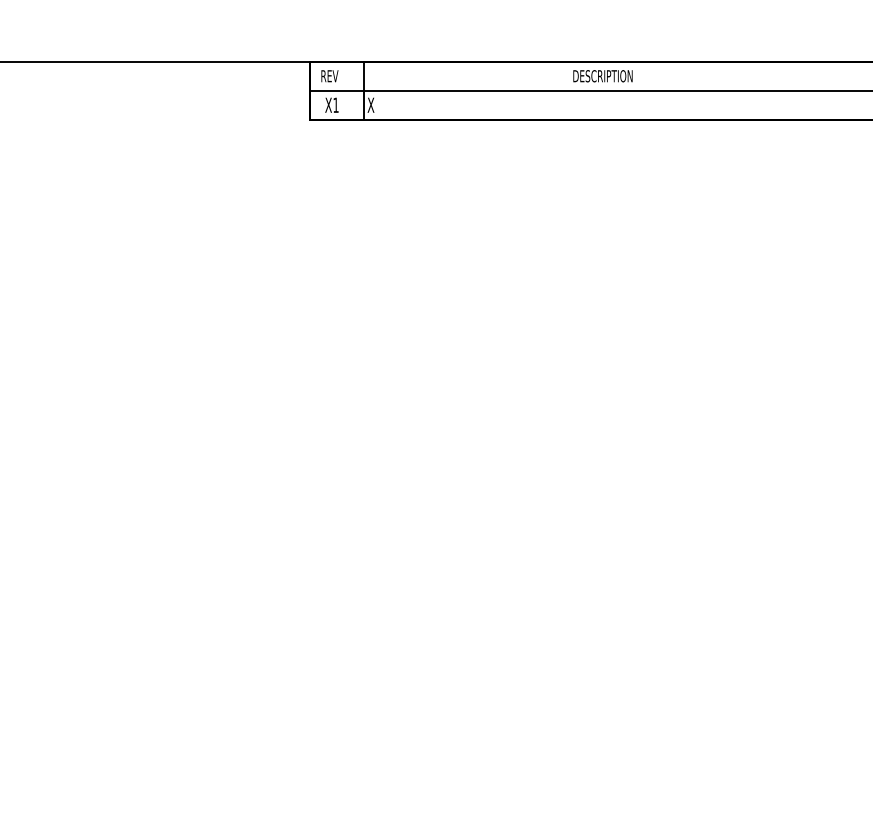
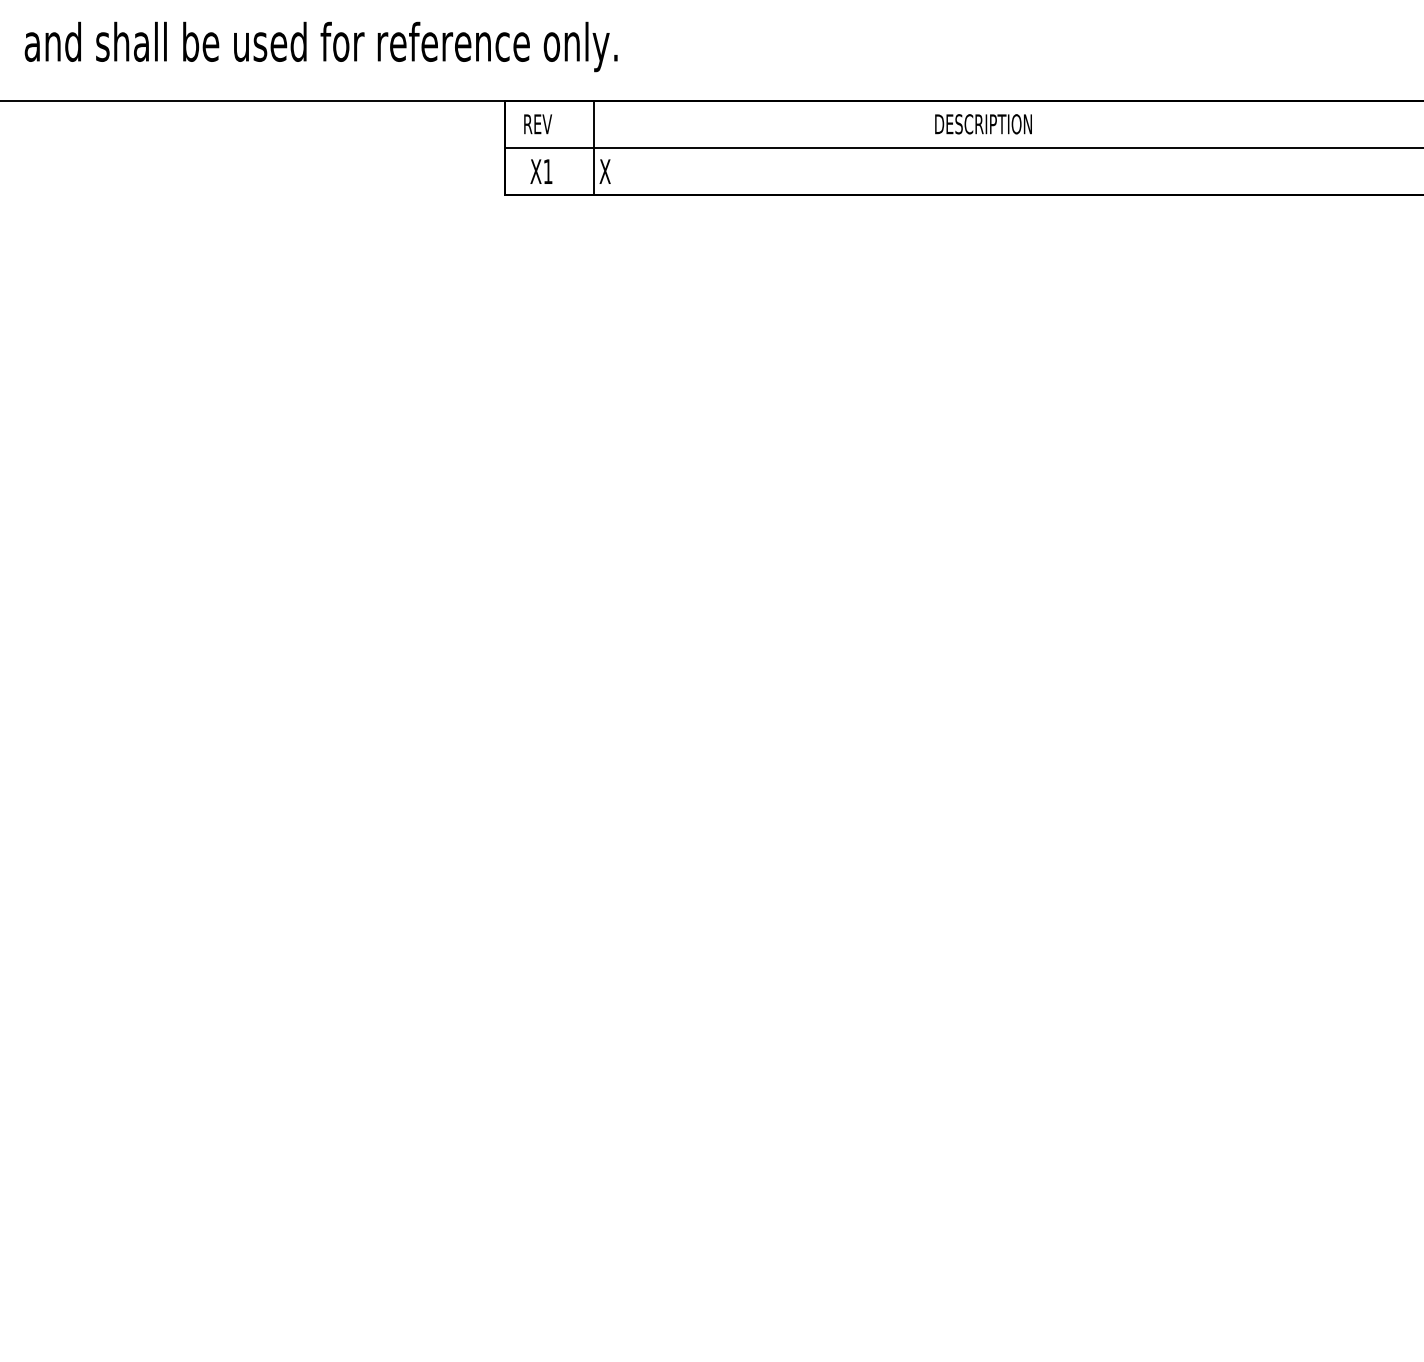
part: (196, 28) -> (320, 46), added

